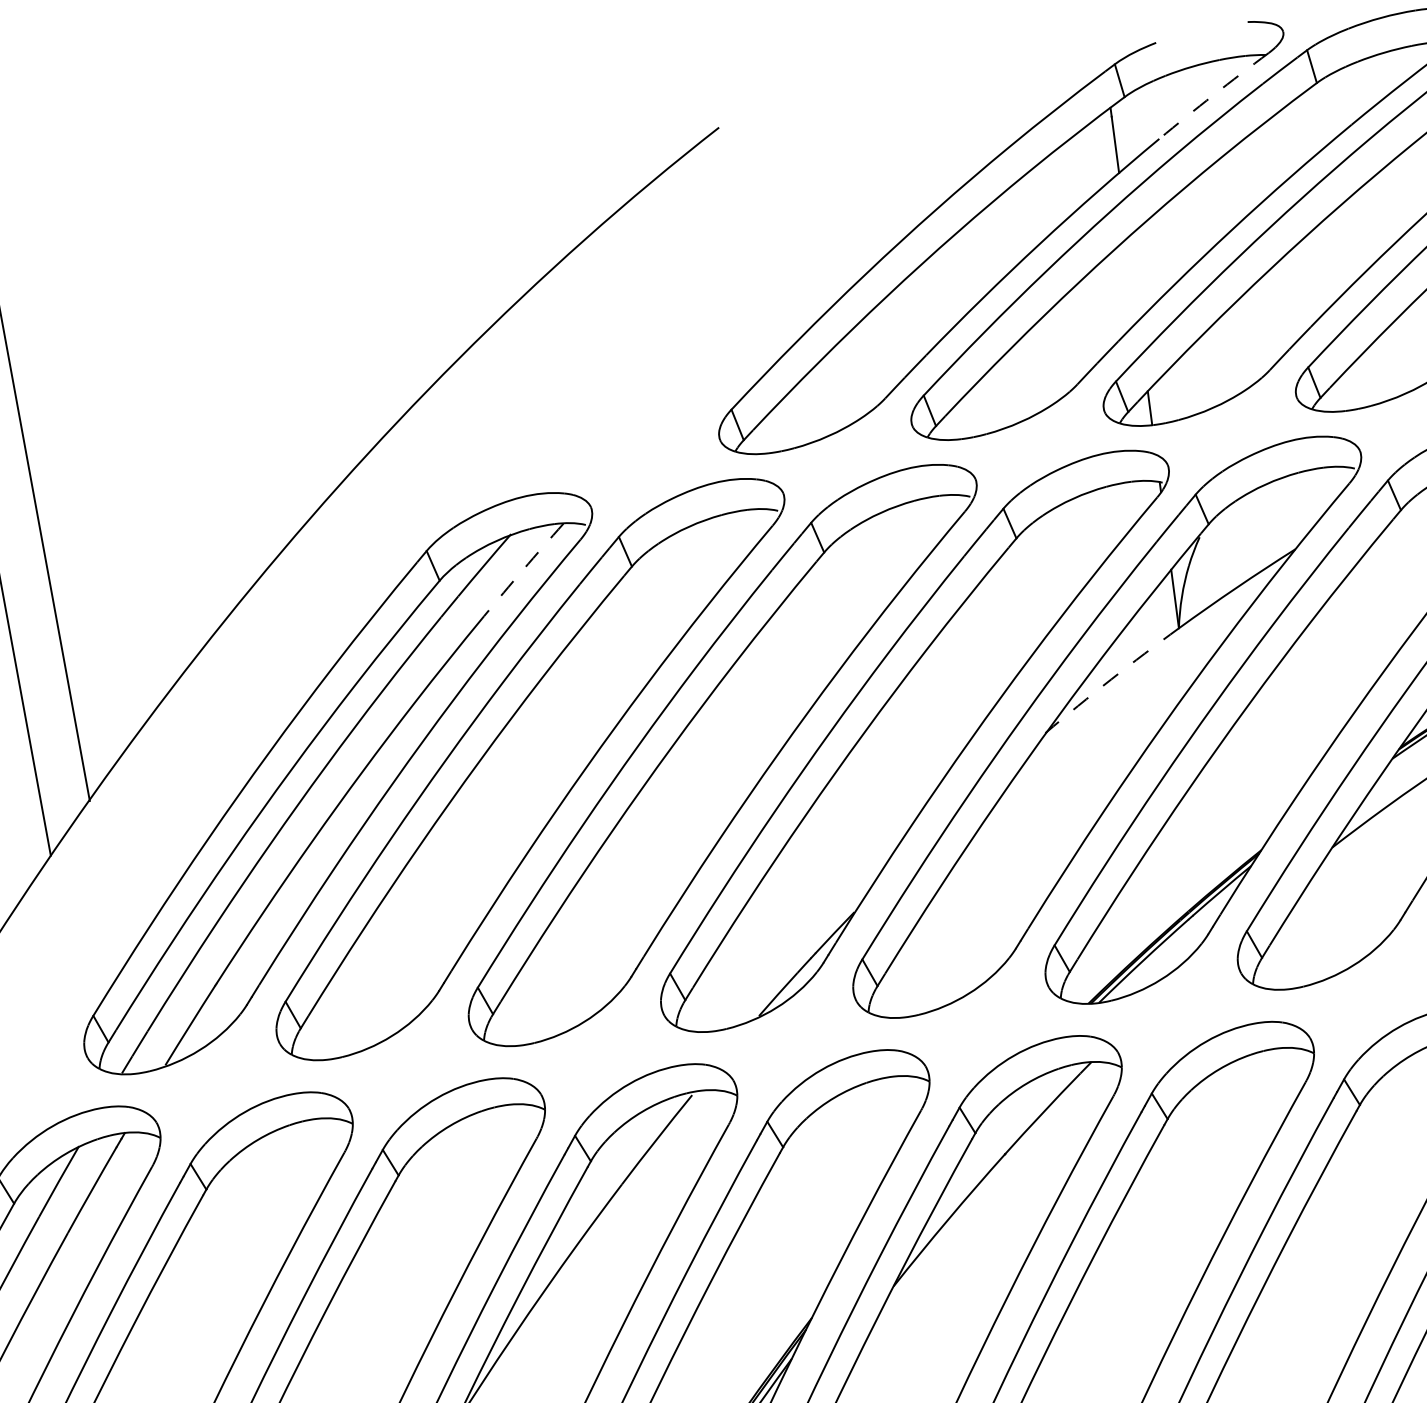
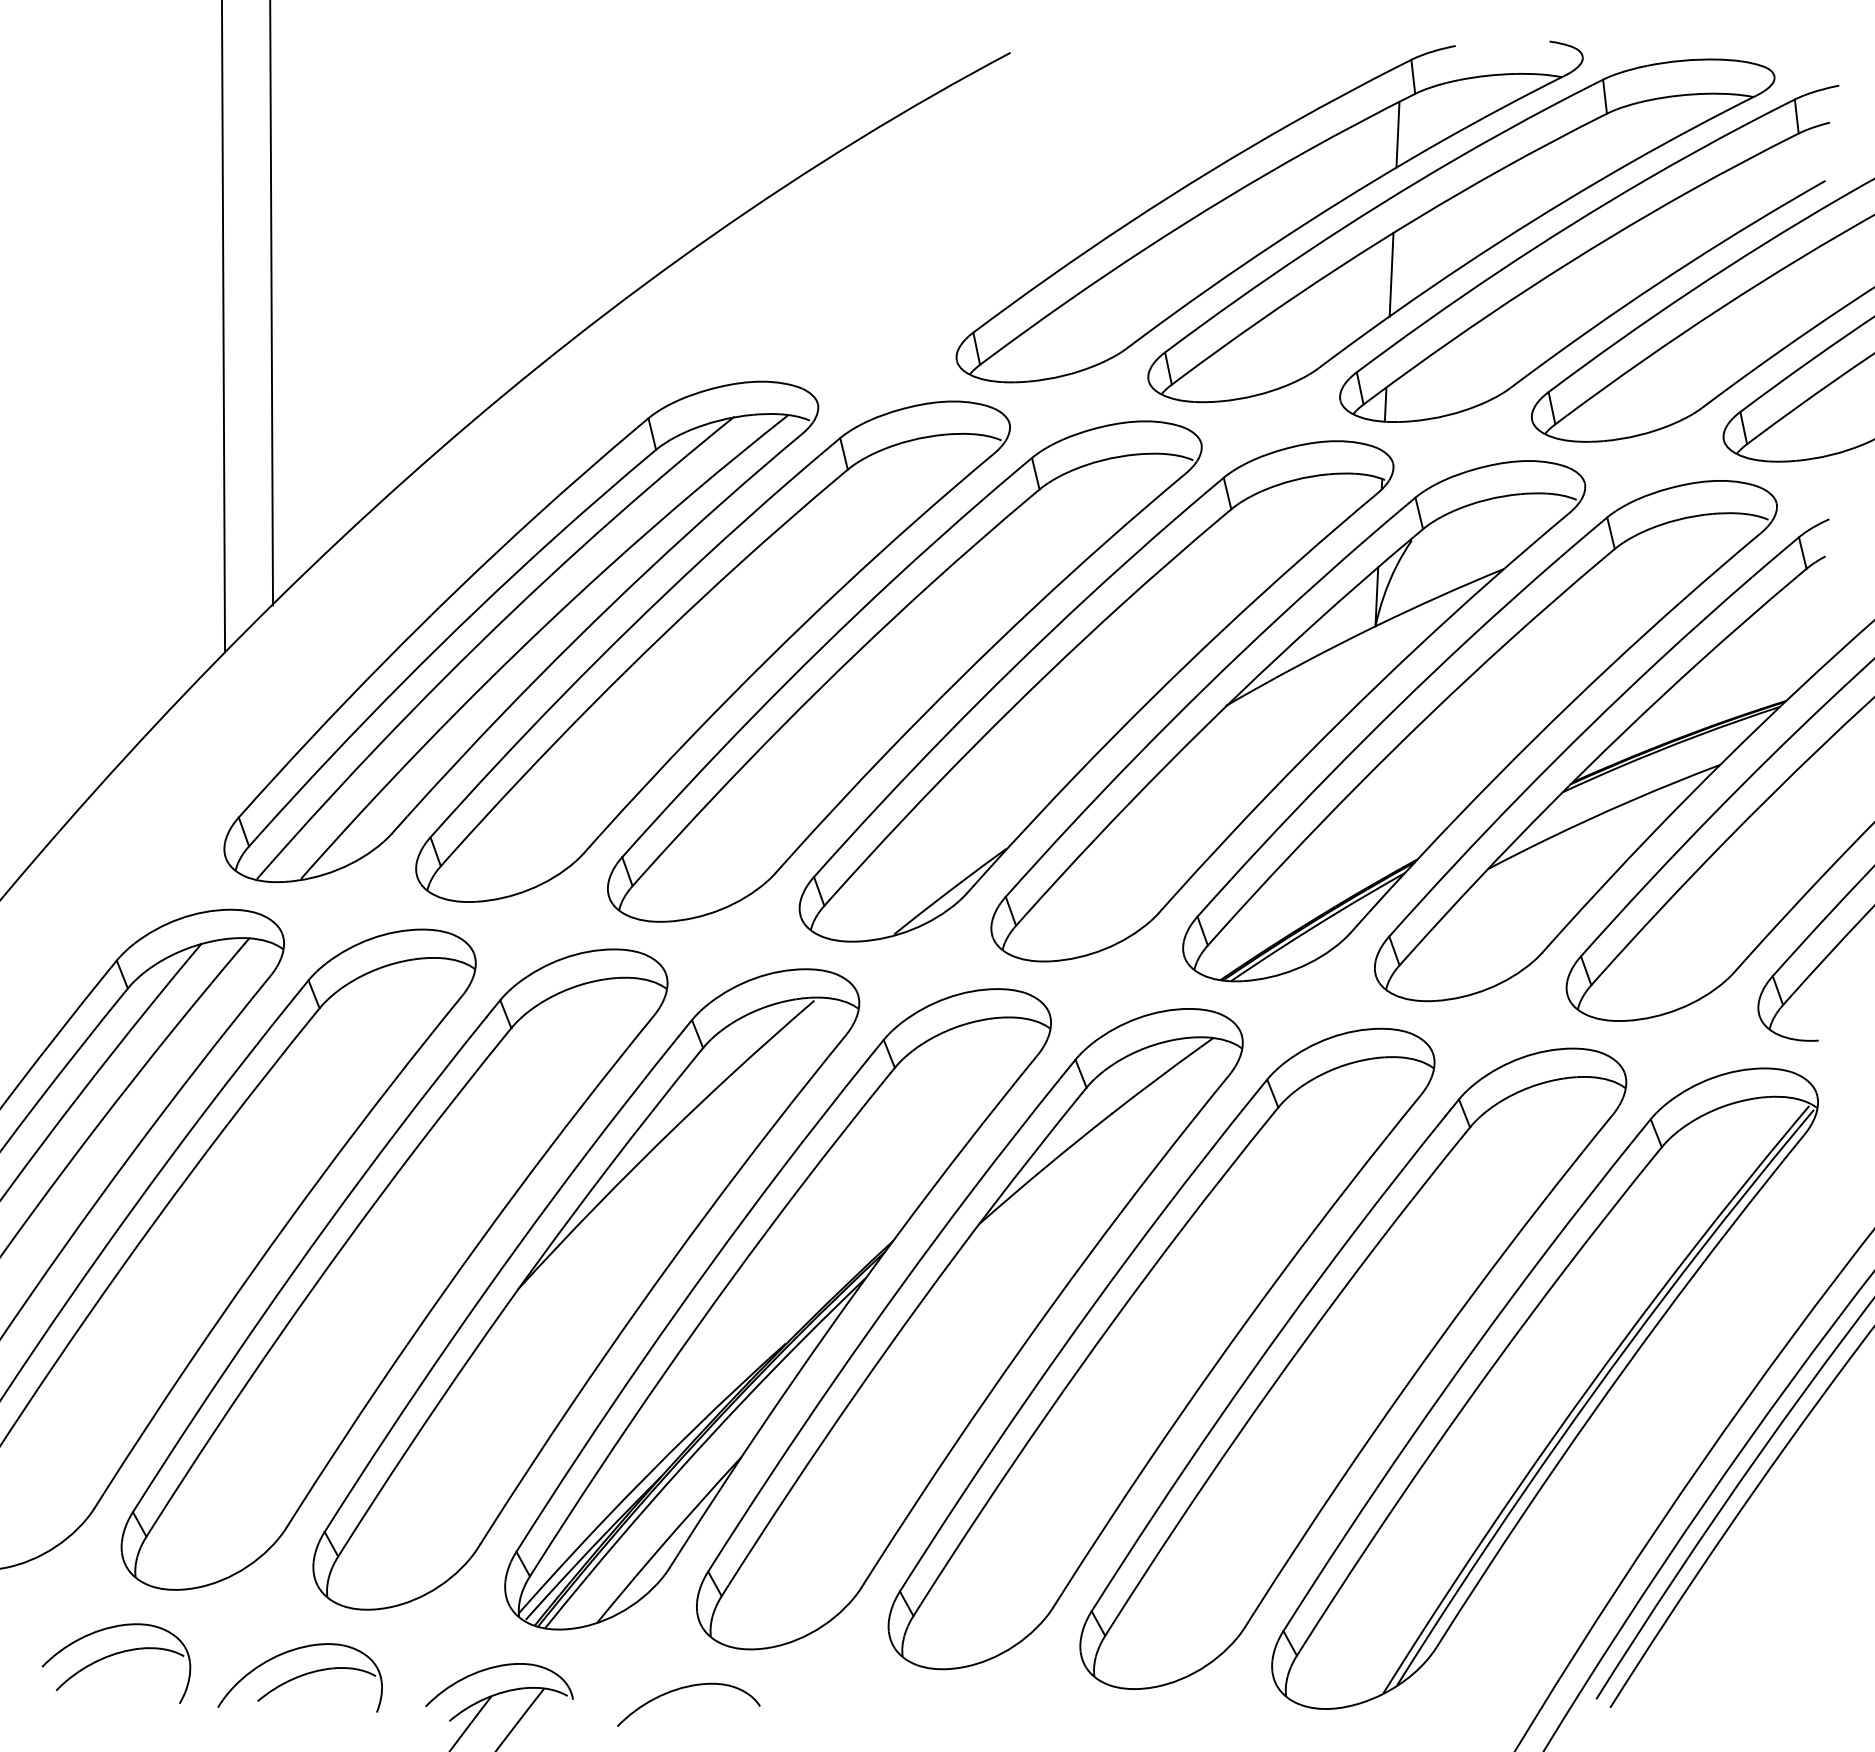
arc: (1212, 95) -> (1502, 107), dashed -> solid
line: (1132, 279) -> (1391, 274), added
arc: (523, 569) -> (740, 453), dashed -> solid
arc: (1110, 679) -> (1299, 664), dashed -> solid

